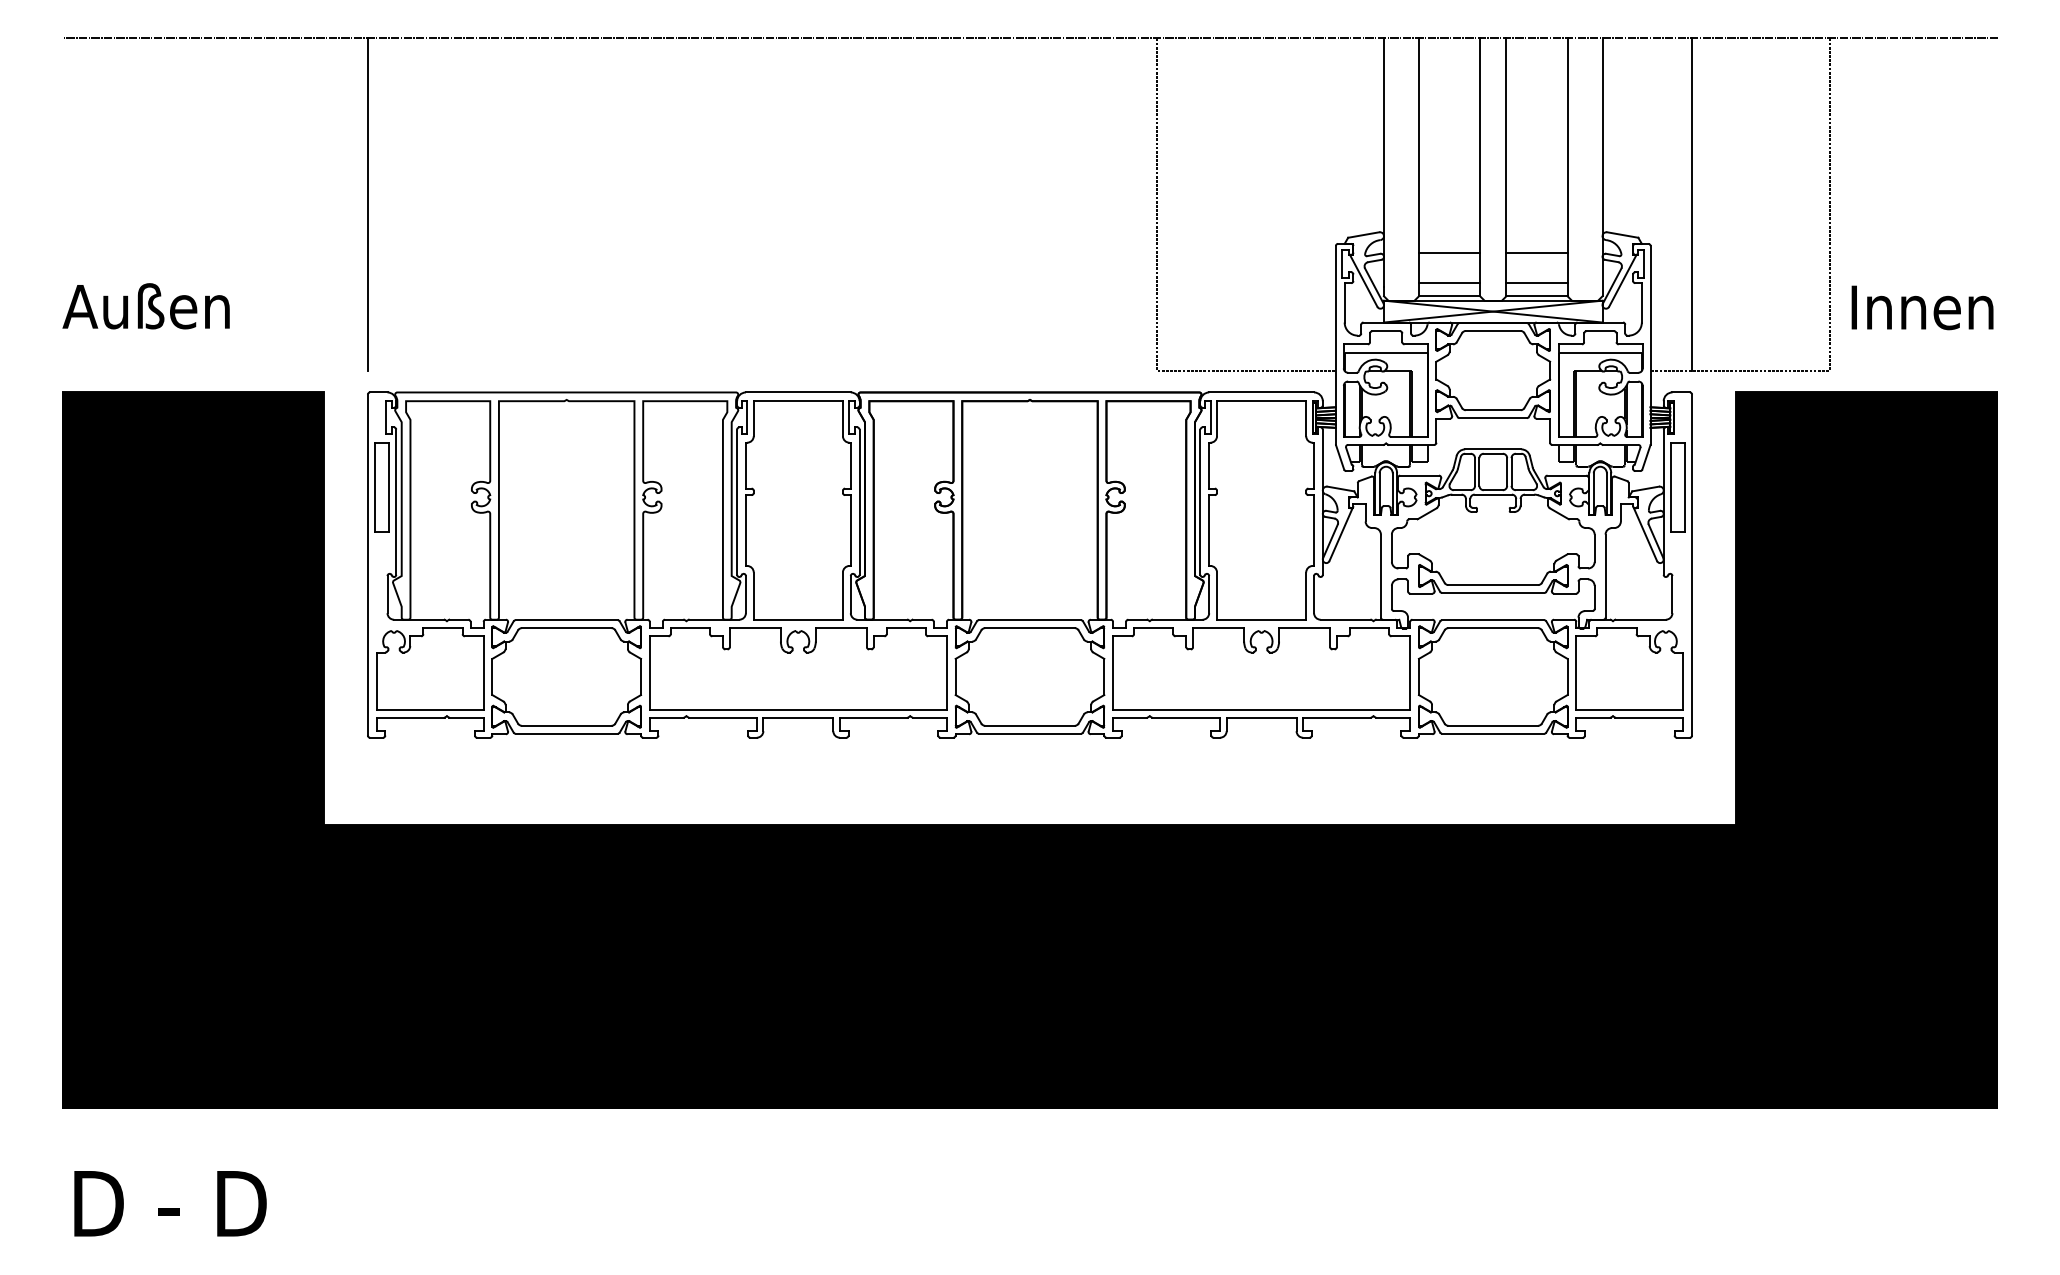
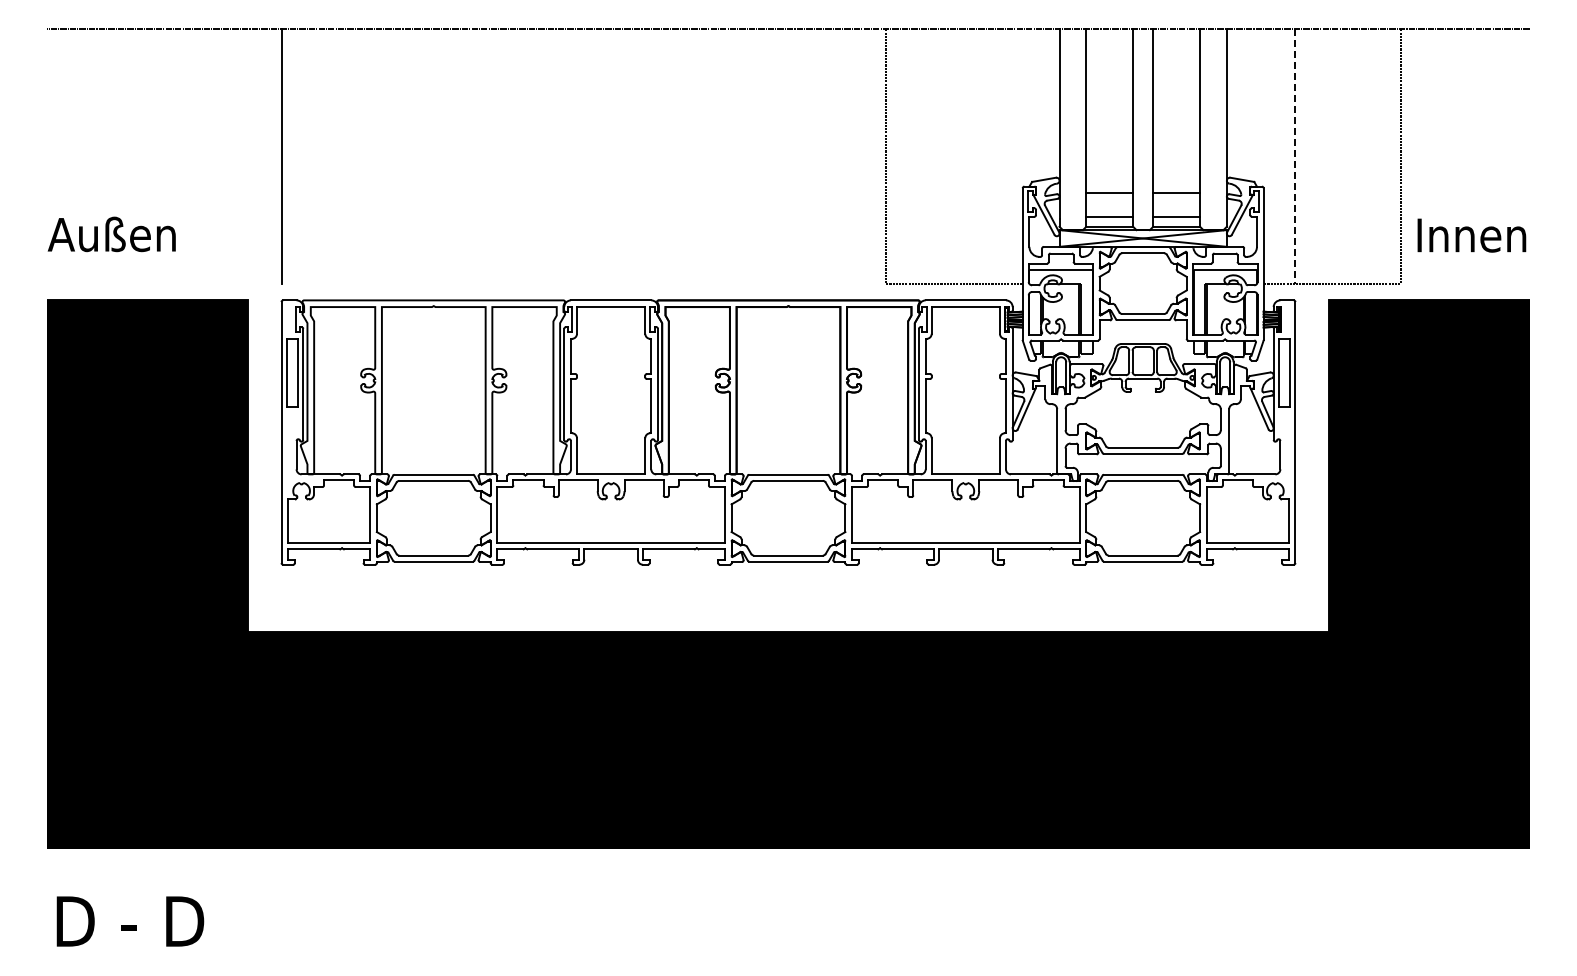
line: (1692, 205) -> (1295, 157), solid -> dashed

